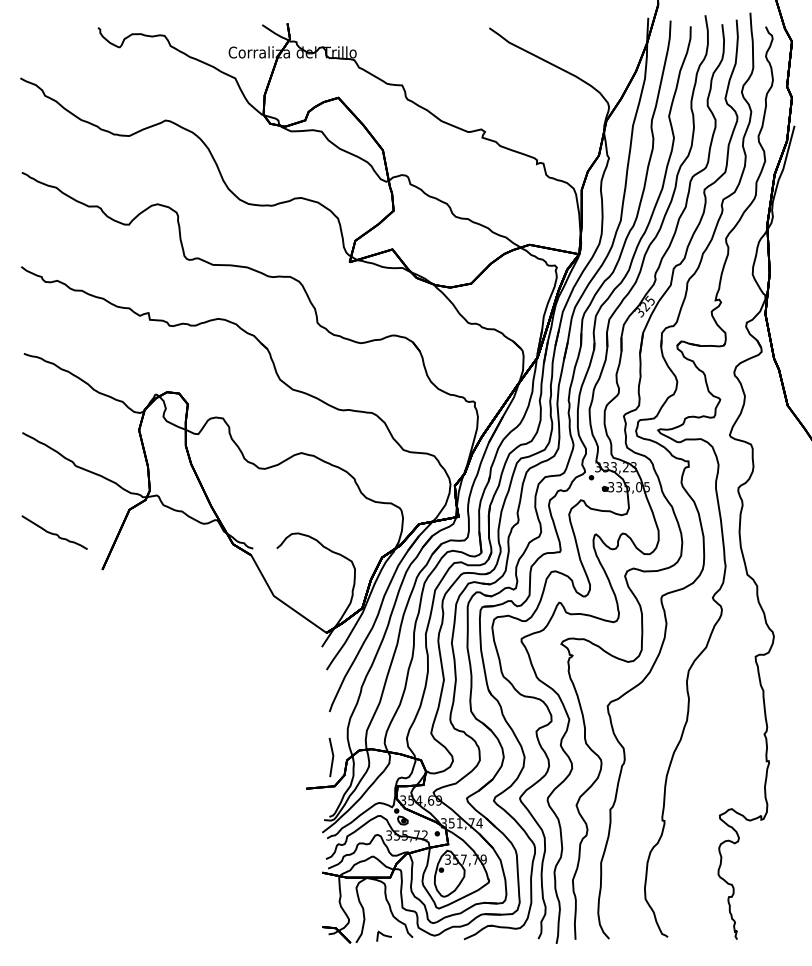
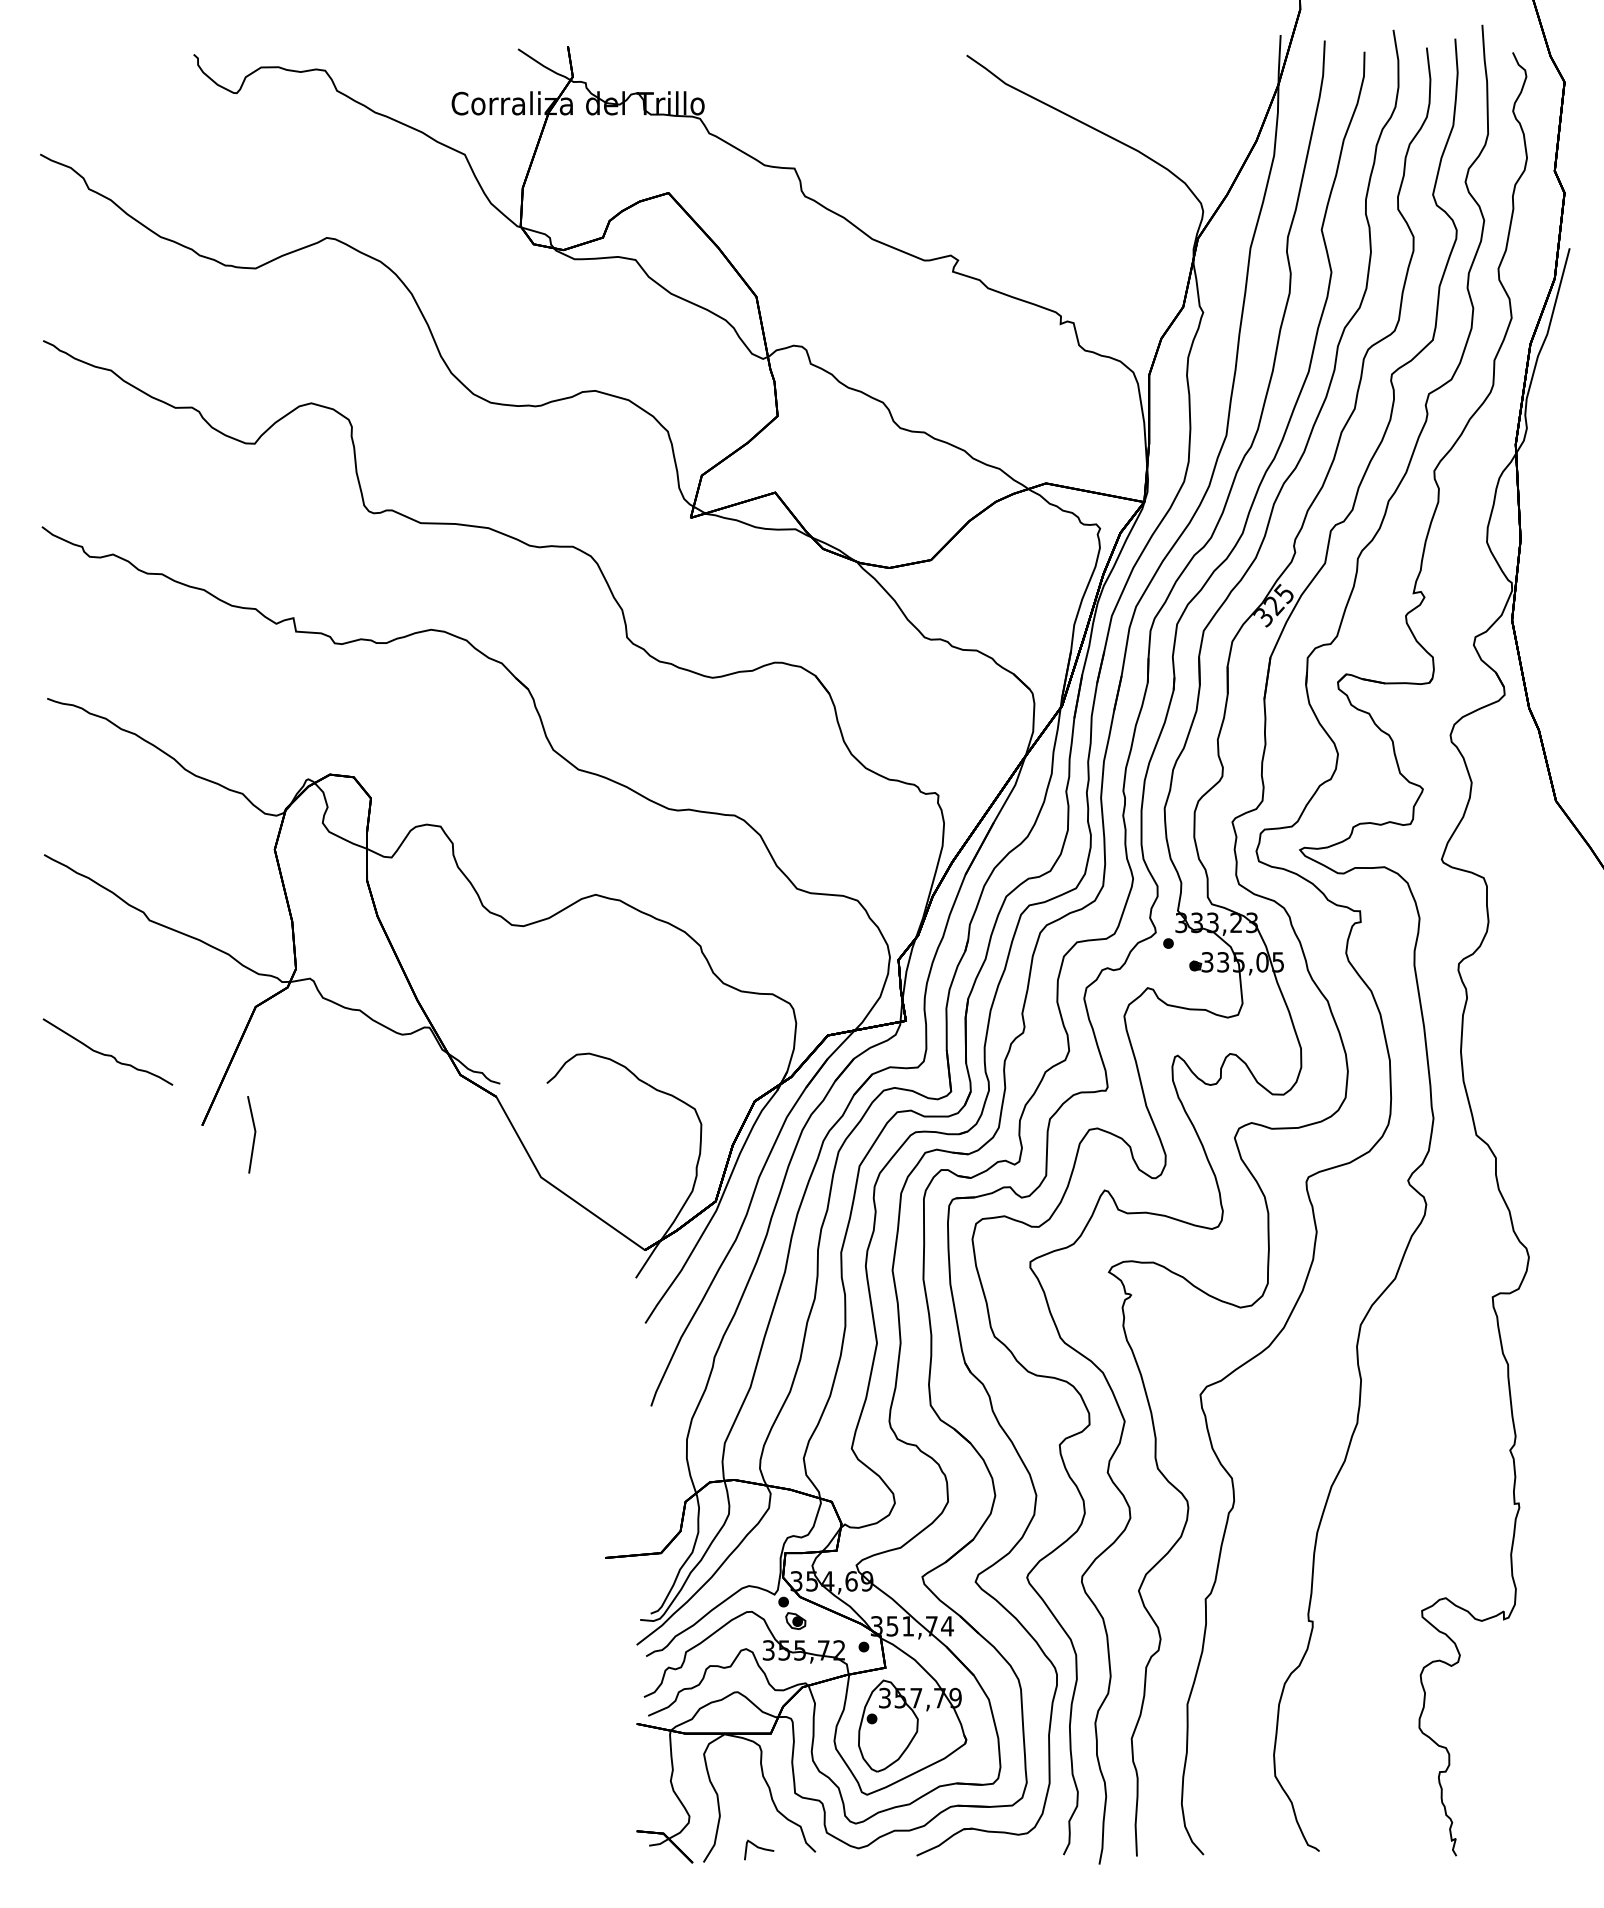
line: (332, 757) -> (253, 1134), moved

